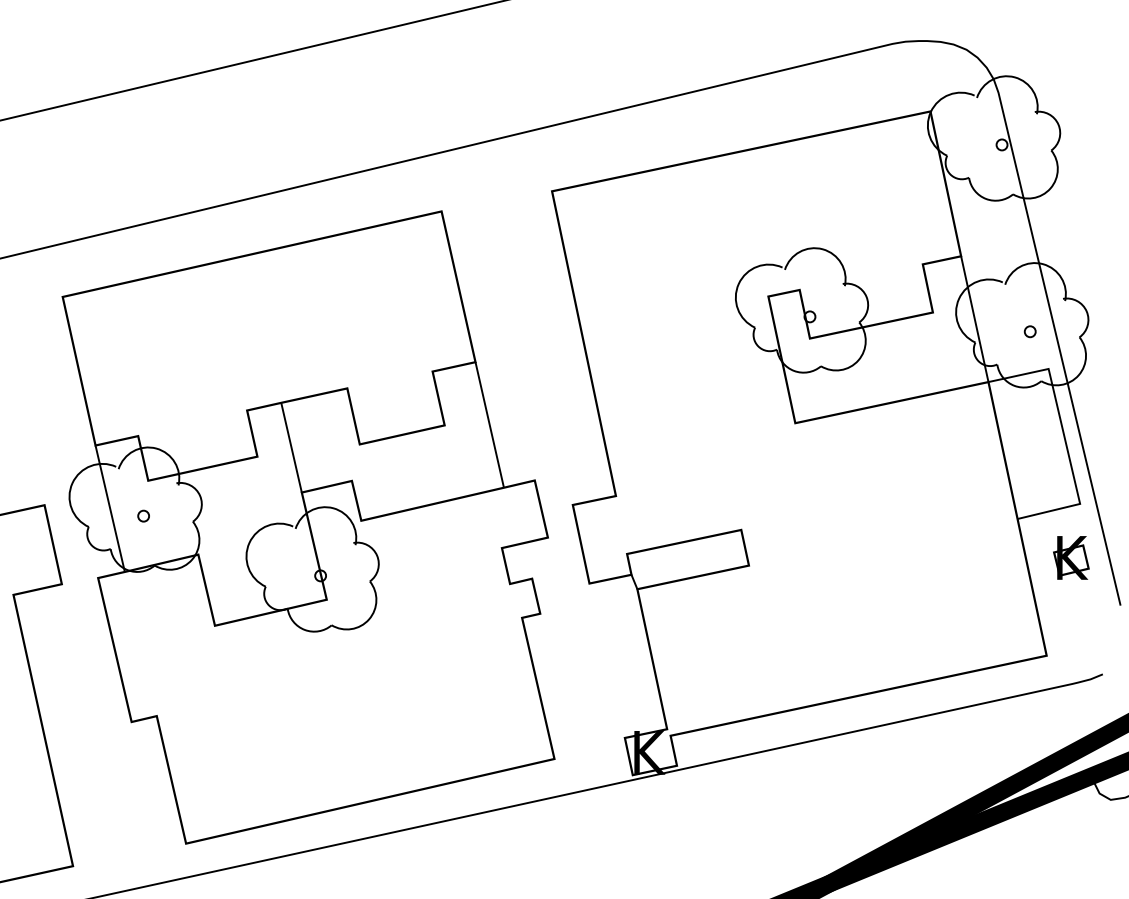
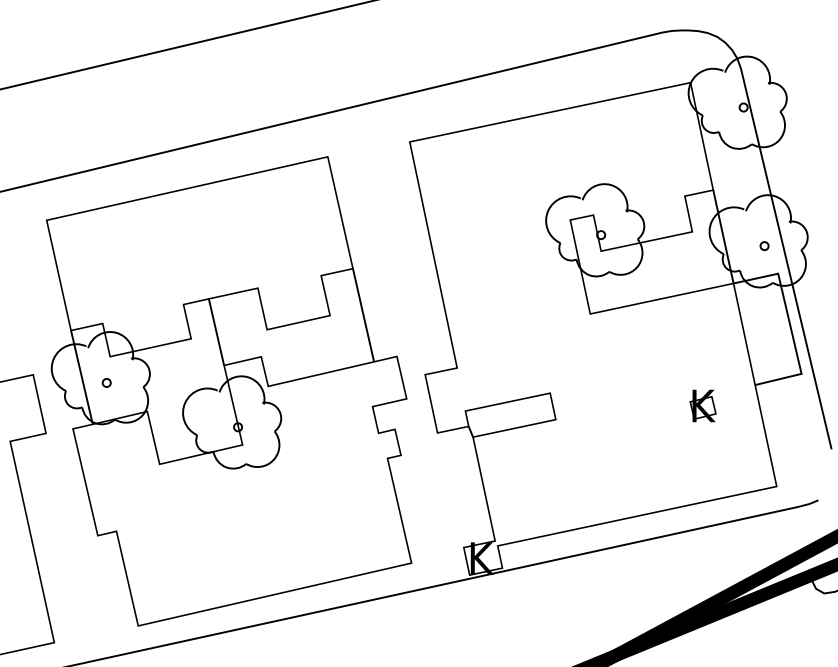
text: (1070, 557) -> (702, 405), moved

